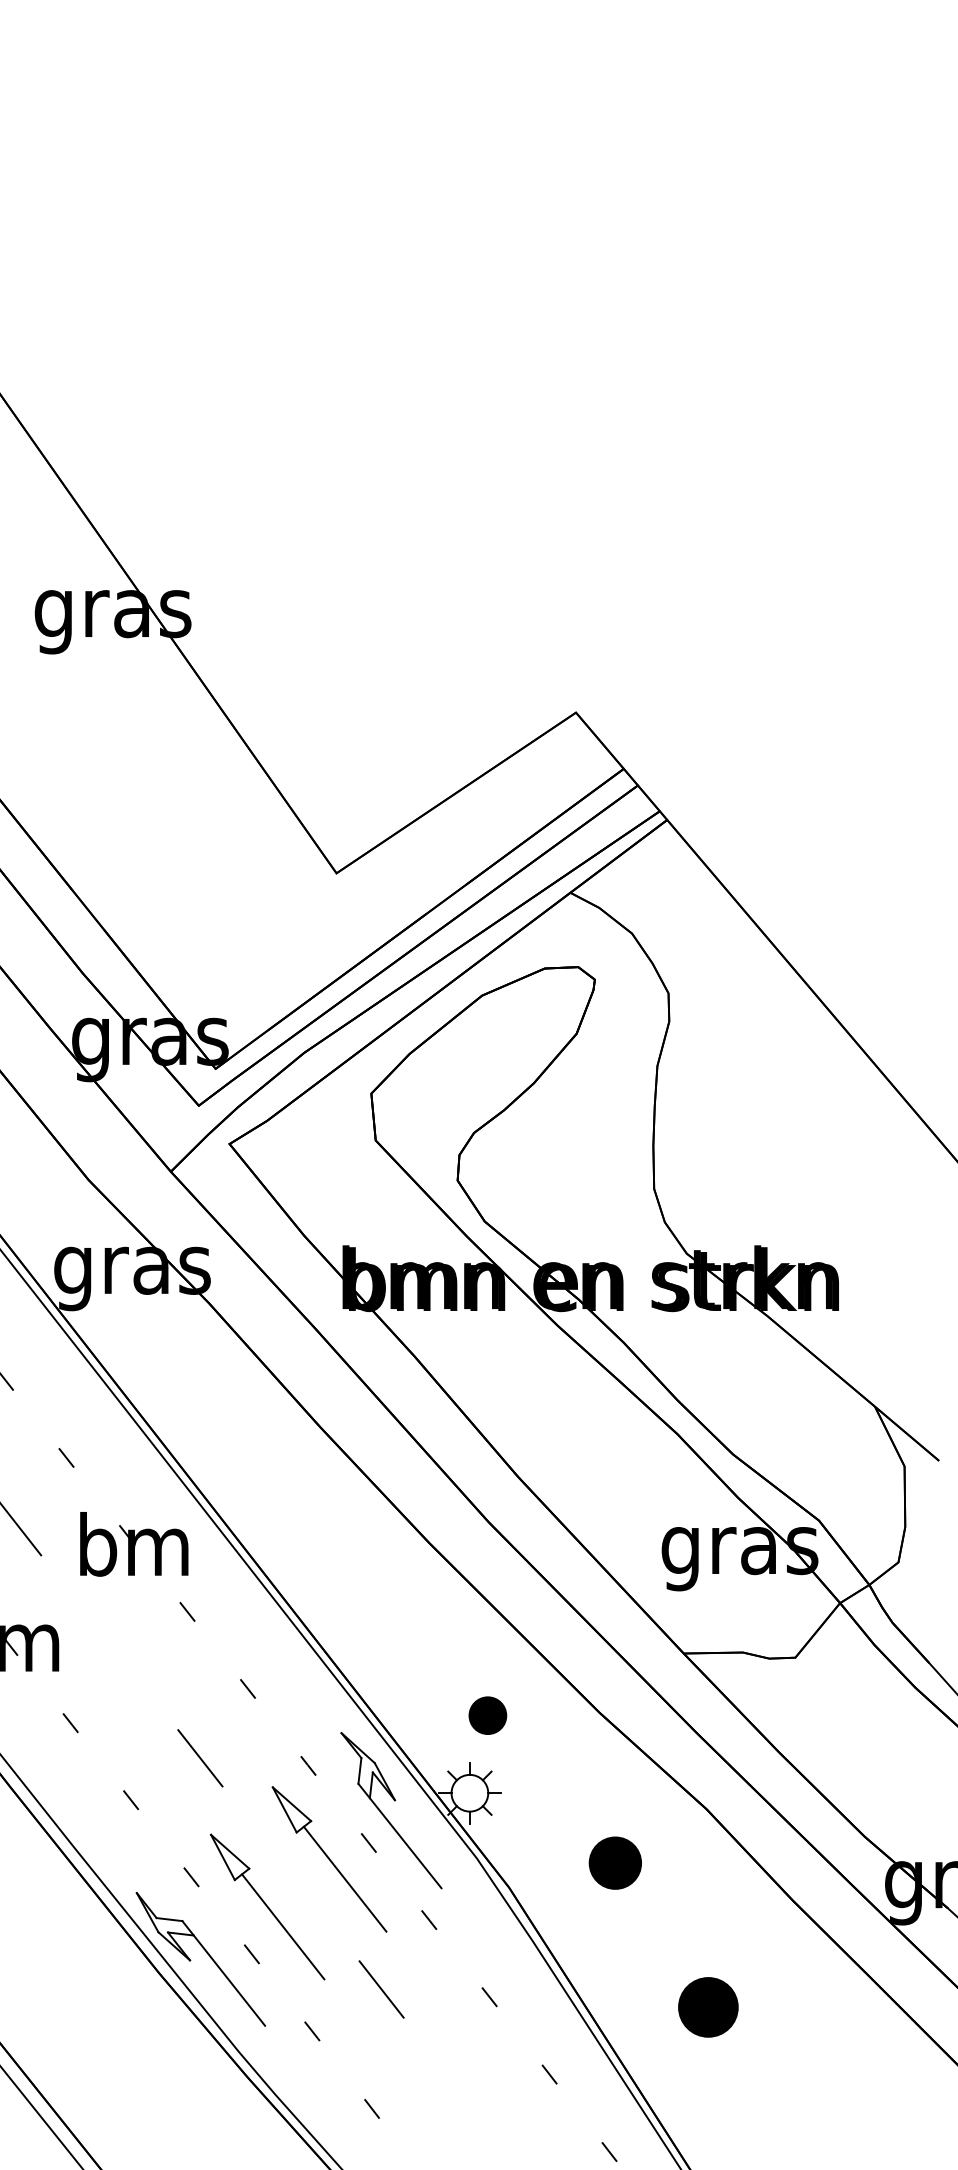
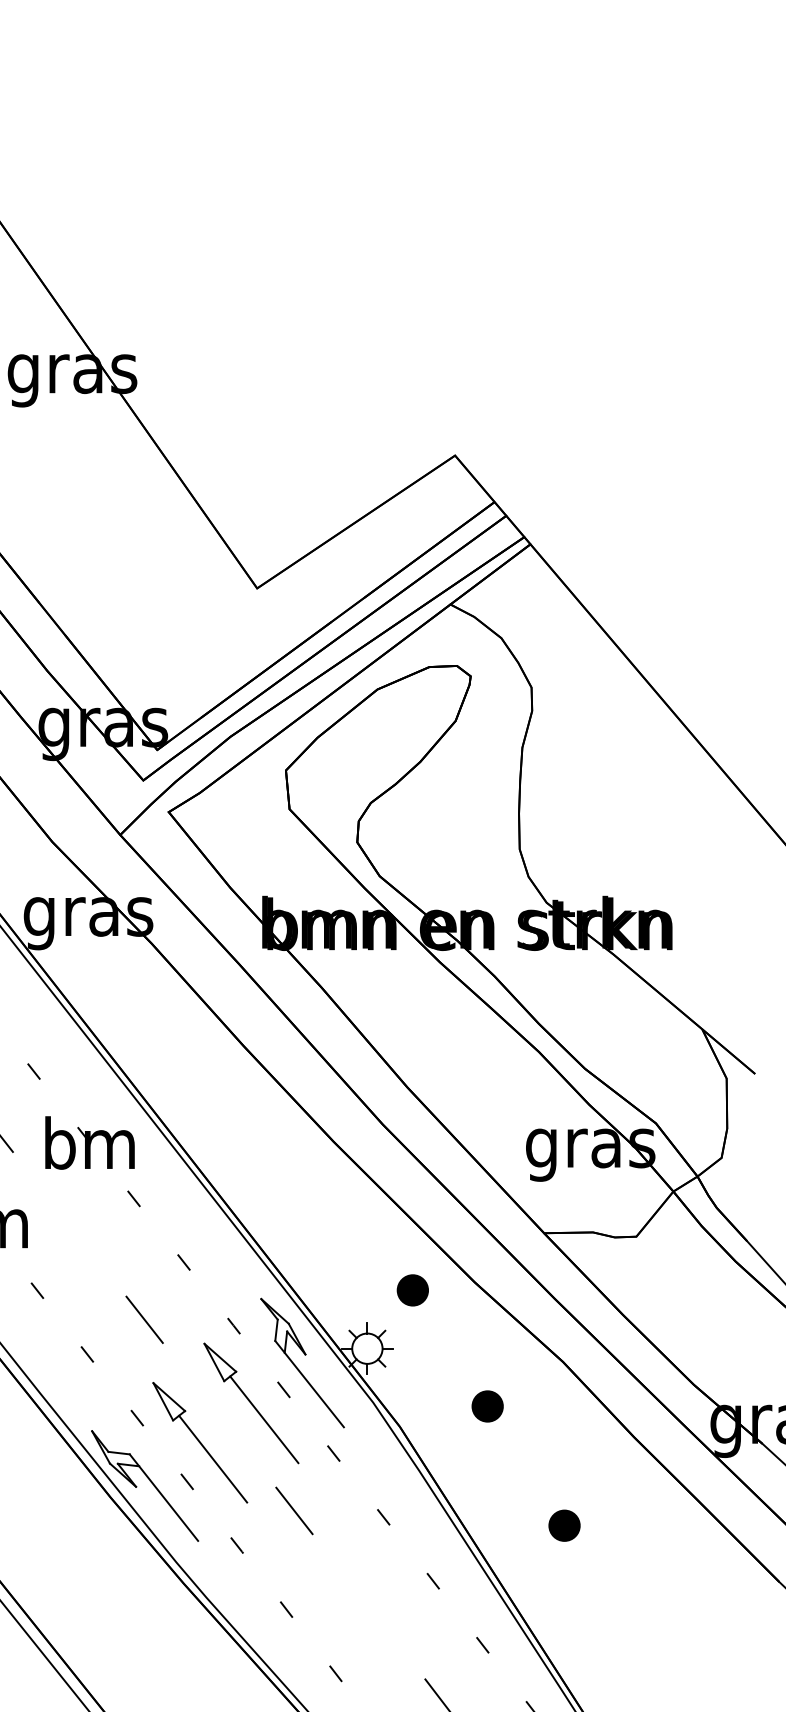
part: (487, 1715) -> (412, 1290), moved
part: (615, 1862) -> (487, 1405), size x0.71
part: (708, 2007) -> (564, 1525), size x0.62

